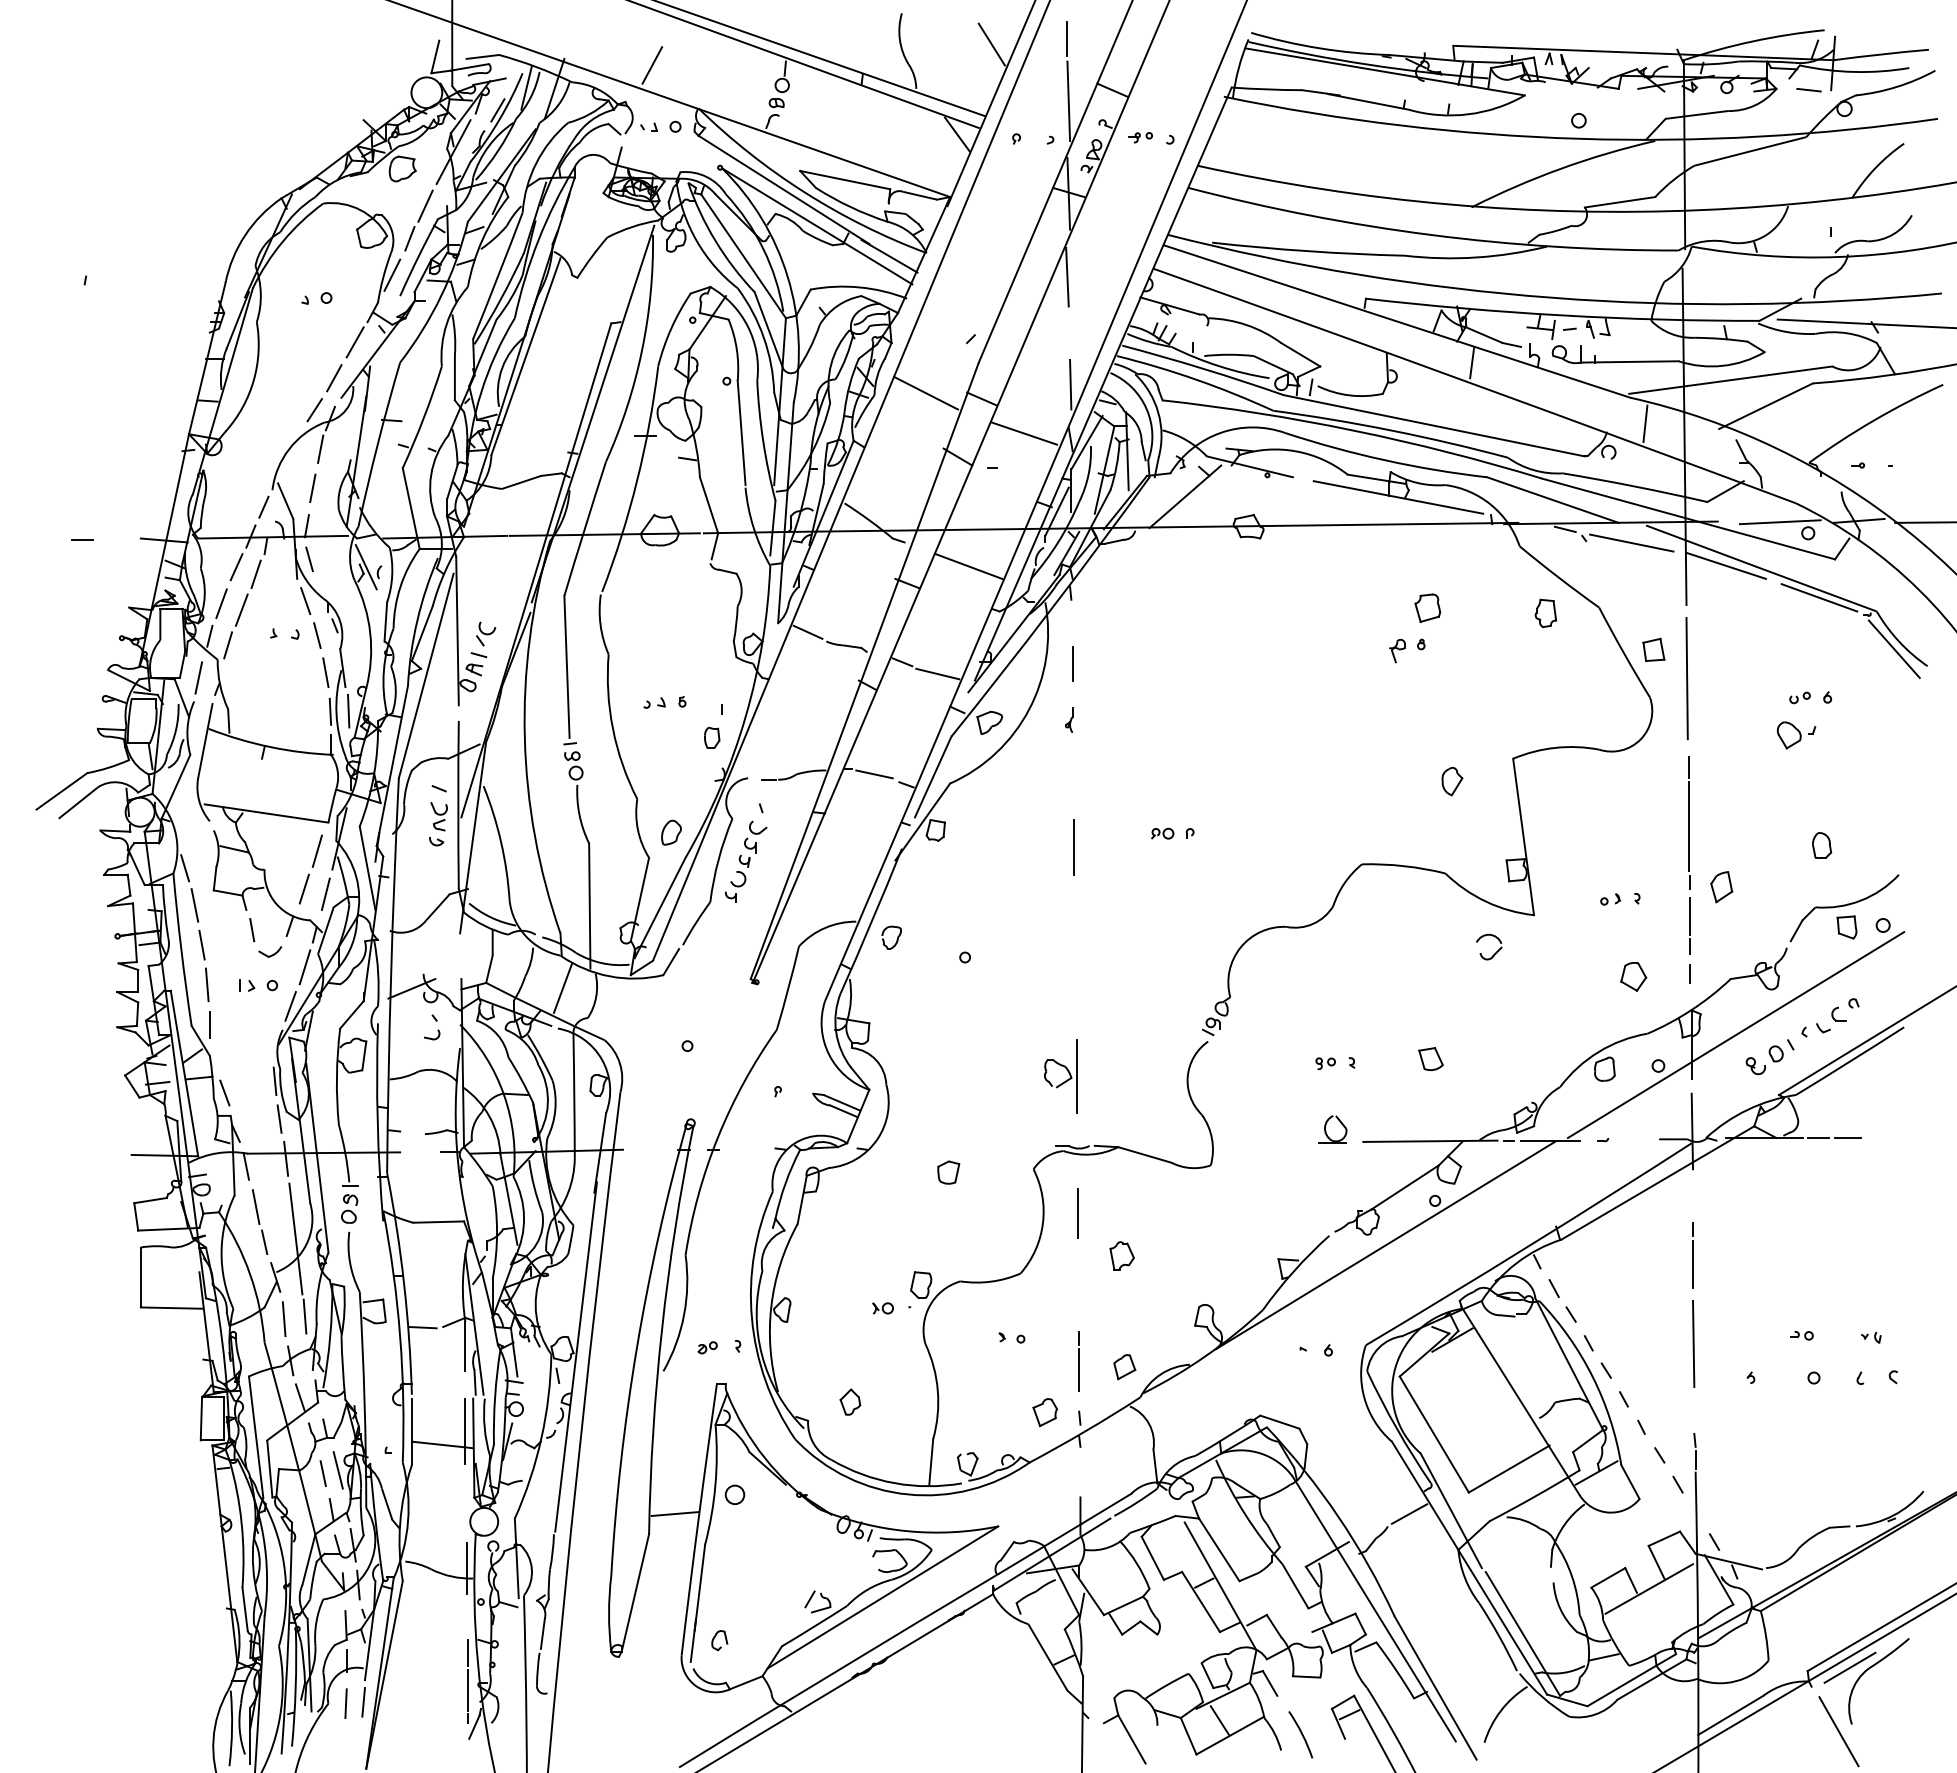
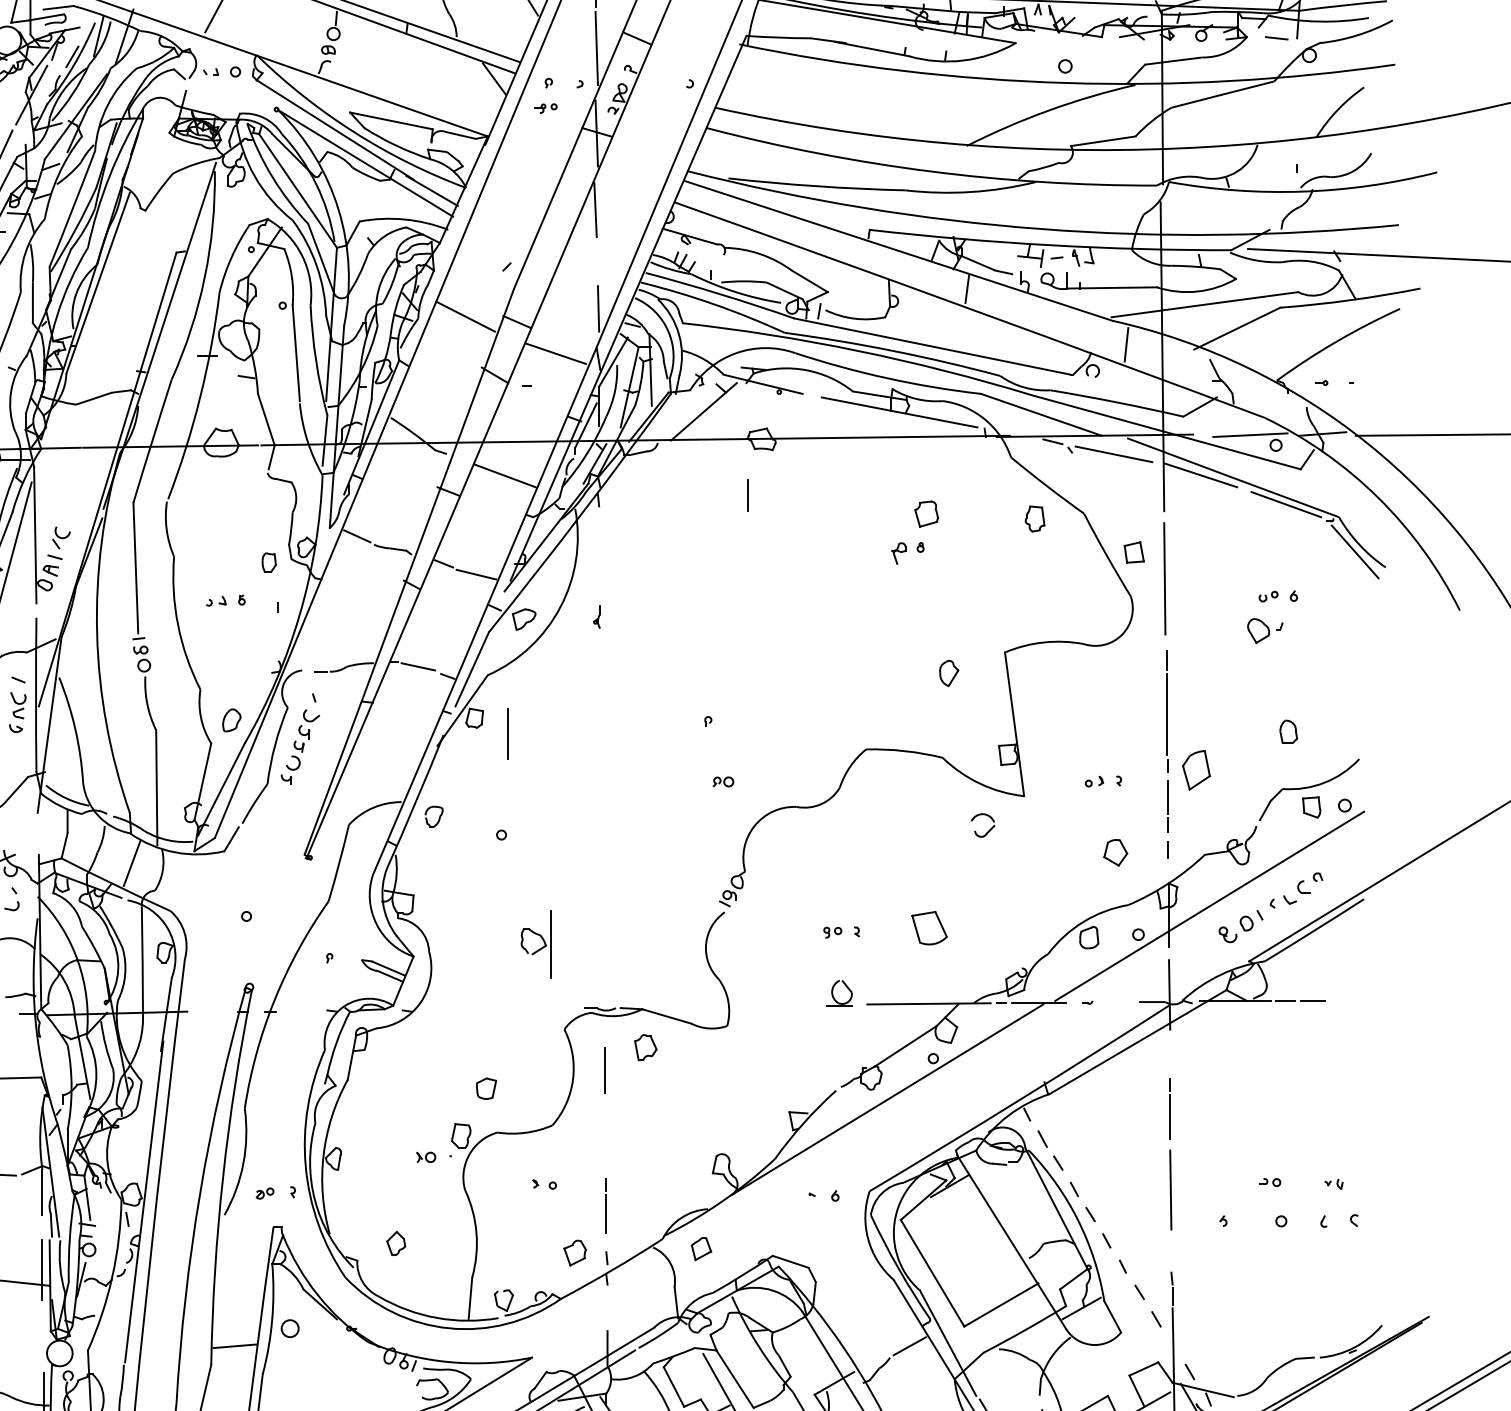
part: (1140, 137) -> (546, 108), moved
line: (1072, 663) -> (748, 495), moved
part: (712, 737) -> (269, 562), moved
part: (1162, 833) -> (723, 781), moved
line: (1073, 847) -> (507, 733), moved
part: (1721, 887) -> (1196, 770), size x1.4
part: (1430, 1059) -> (929, 928), size x1.6
part: (1062, 1082) -> (537, 949), moved
part: (948, 1172) -> (486, 1088), moved
part: (1121, 1255) -> (645, 1047), moved
part: (1124, 1367) -> (701, 1249), moved

